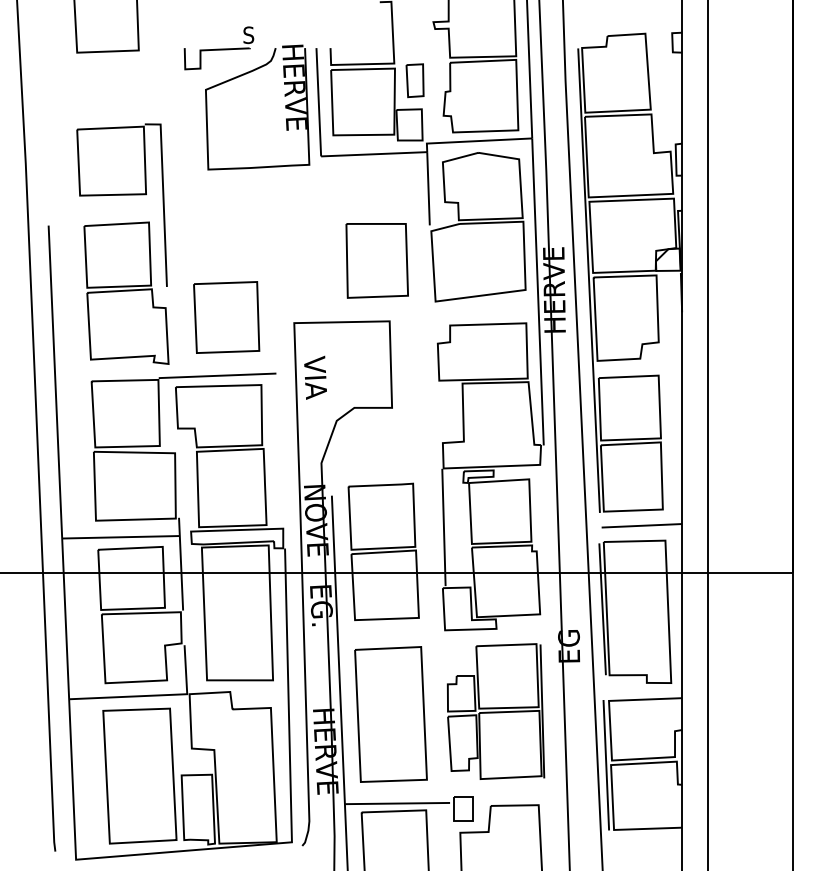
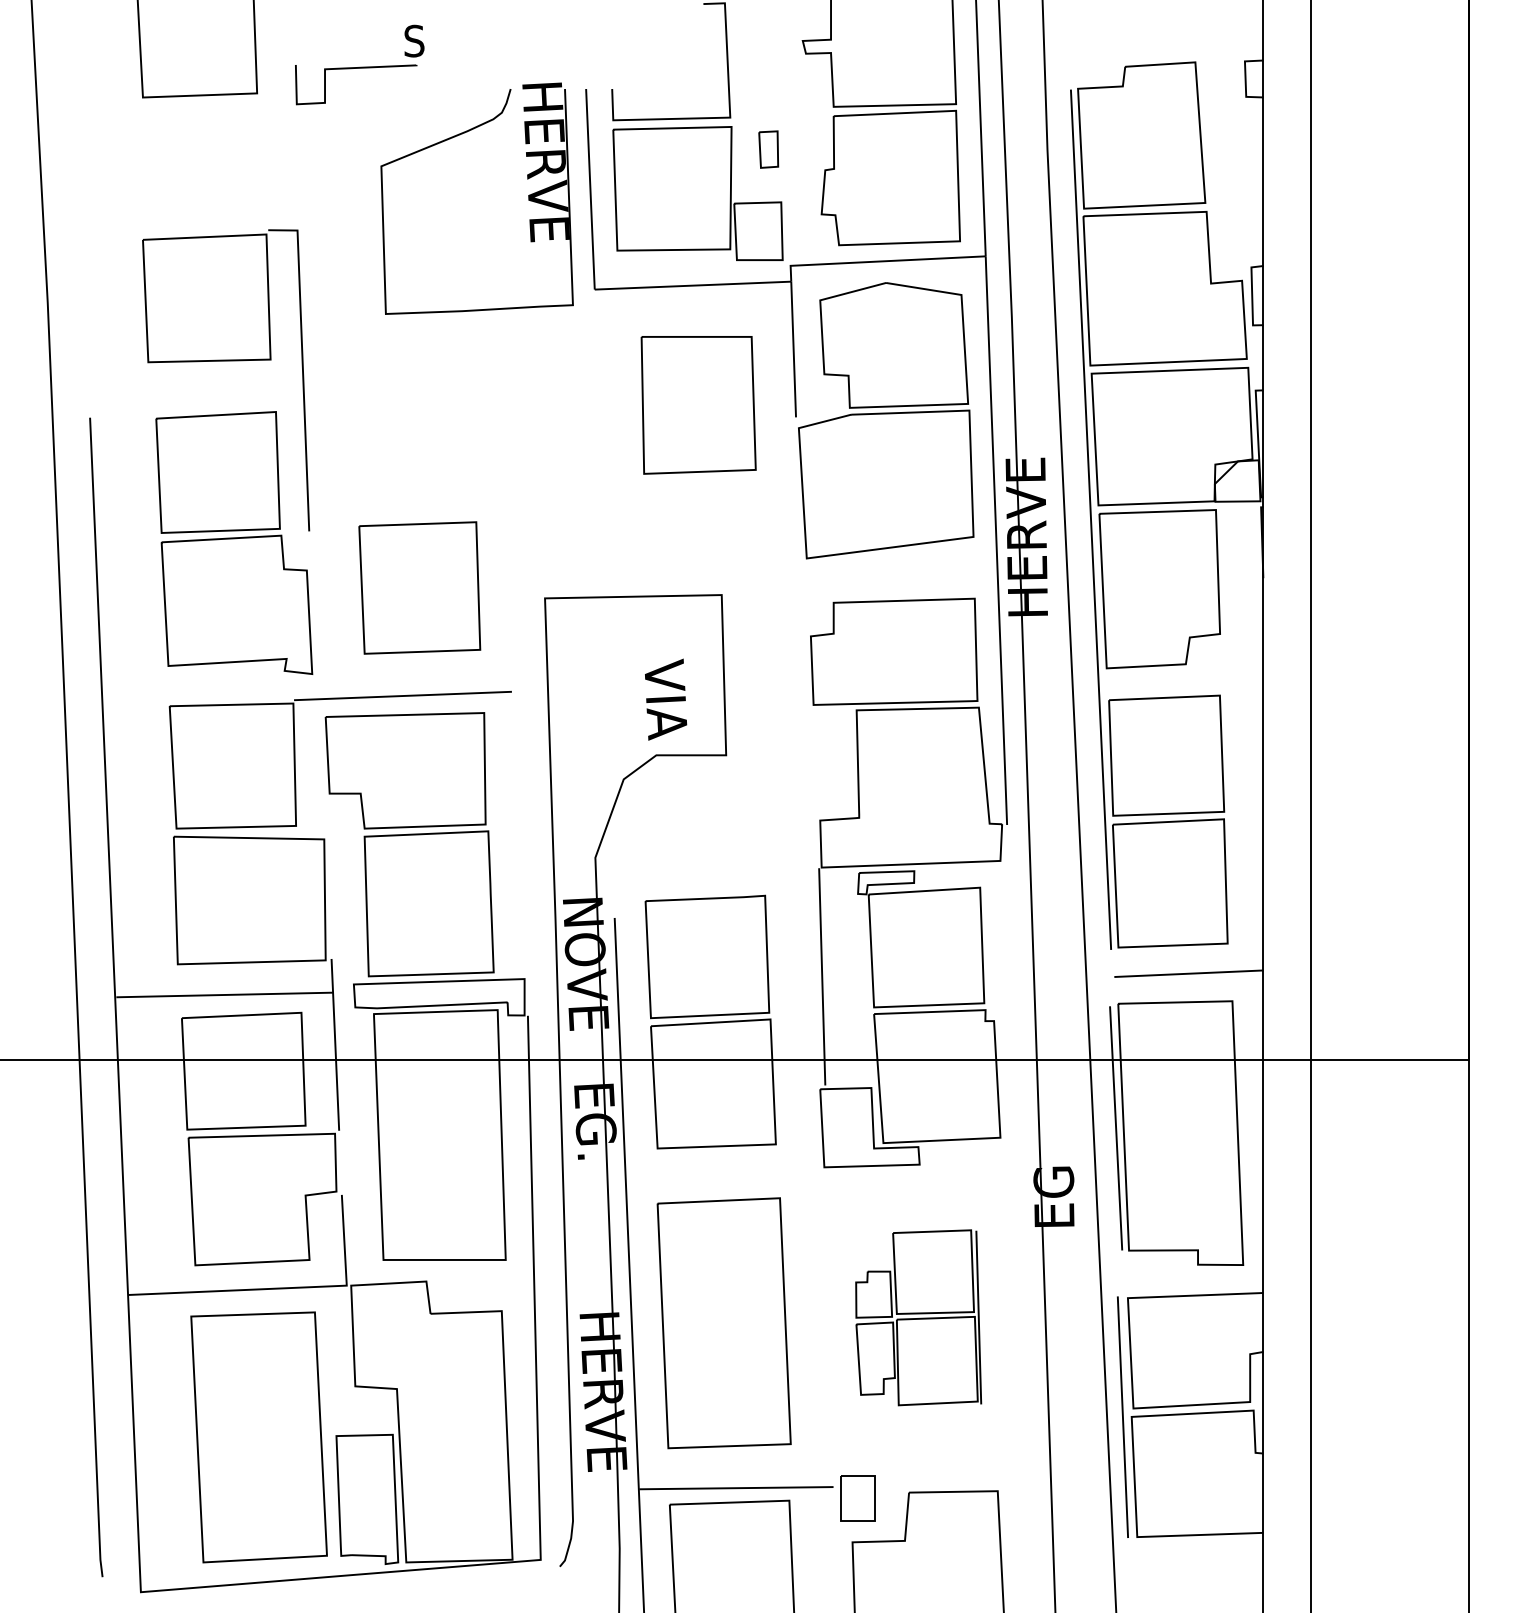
part: (218, 48) -> (358, 65), moved
part: (414, 80) -> (767, 149), size x0.6
part: (376, 260) -> (697, 404), moved
text: (315, 377) -> (665, 699), moved
part: (495, 711) -> (917, 1317), size x0.7

